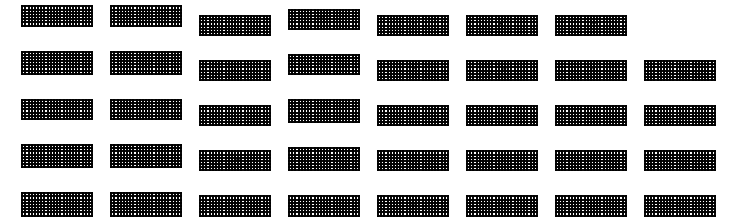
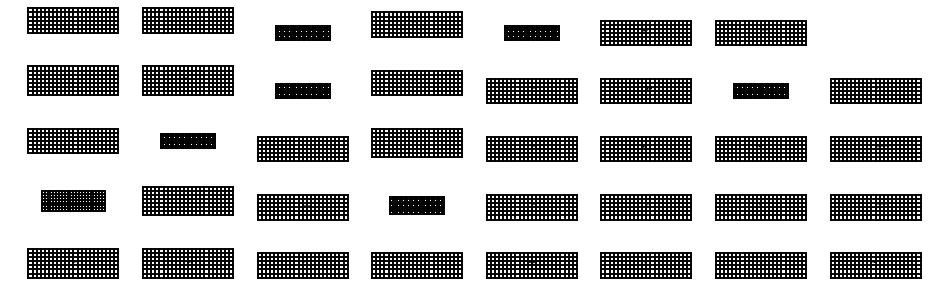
part: (234, 25) -> (302, 32), size x0.6
part: (412, 25) -> (531, 32), size x0.6
part: (234, 70) -> (302, 90), size x0.6
part: (590, 70) -> (760, 90), size x0.6
part: (145, 109) -> (187, 140), size x0.6
part: (56, 155) -> (72, 200), size x0.7
part: (323, 159) -> (416, 205), size x0.6

